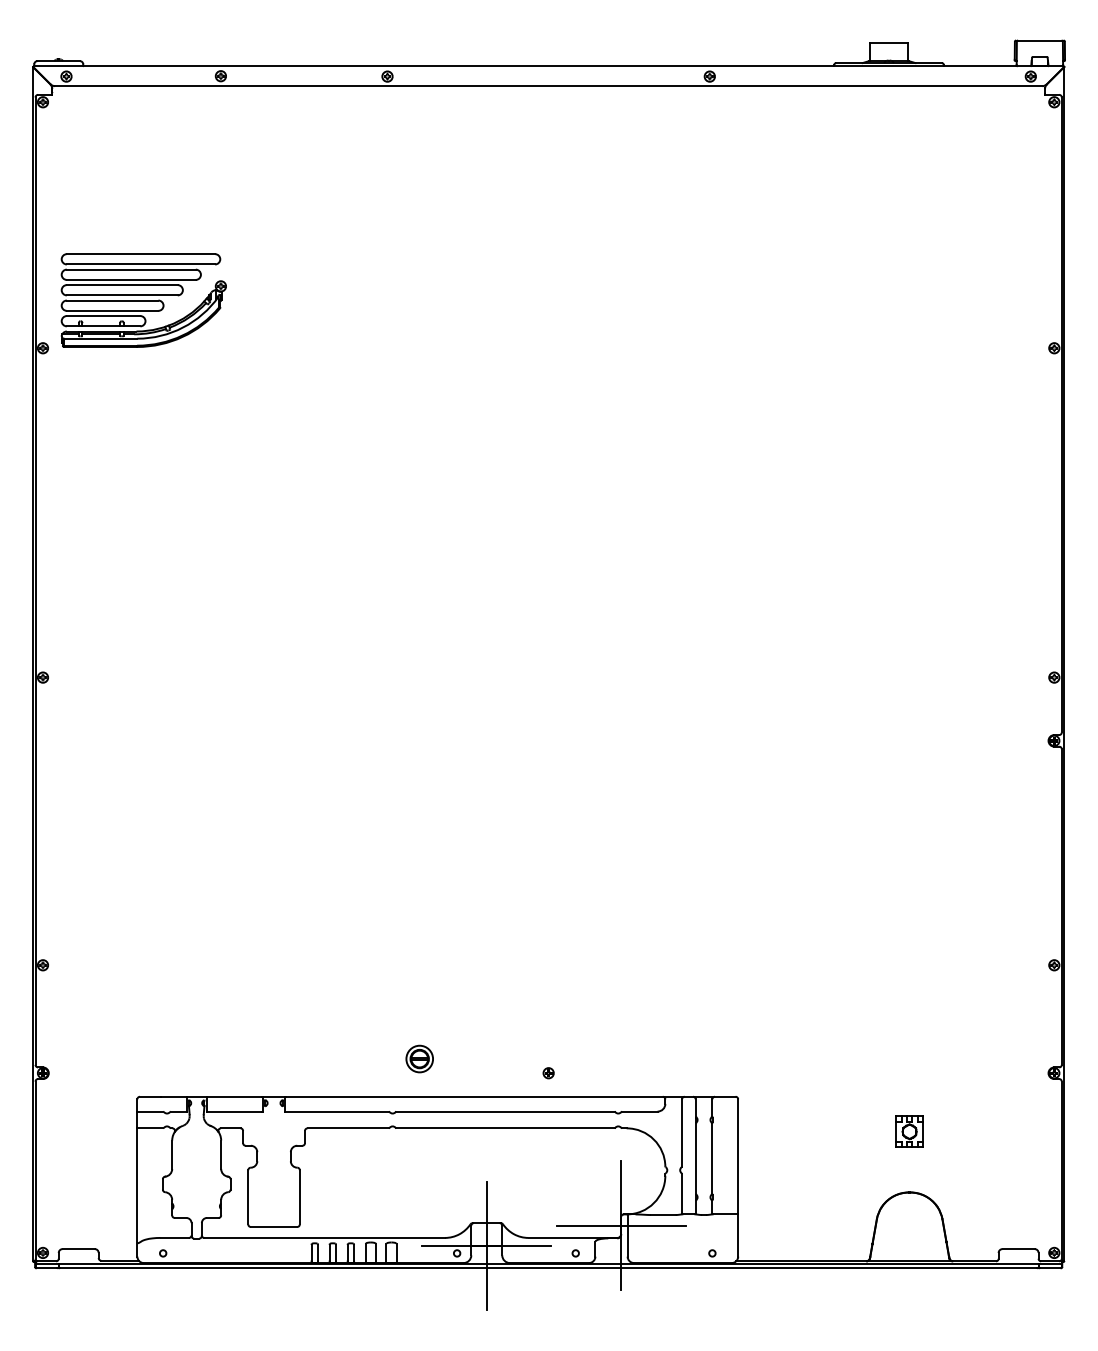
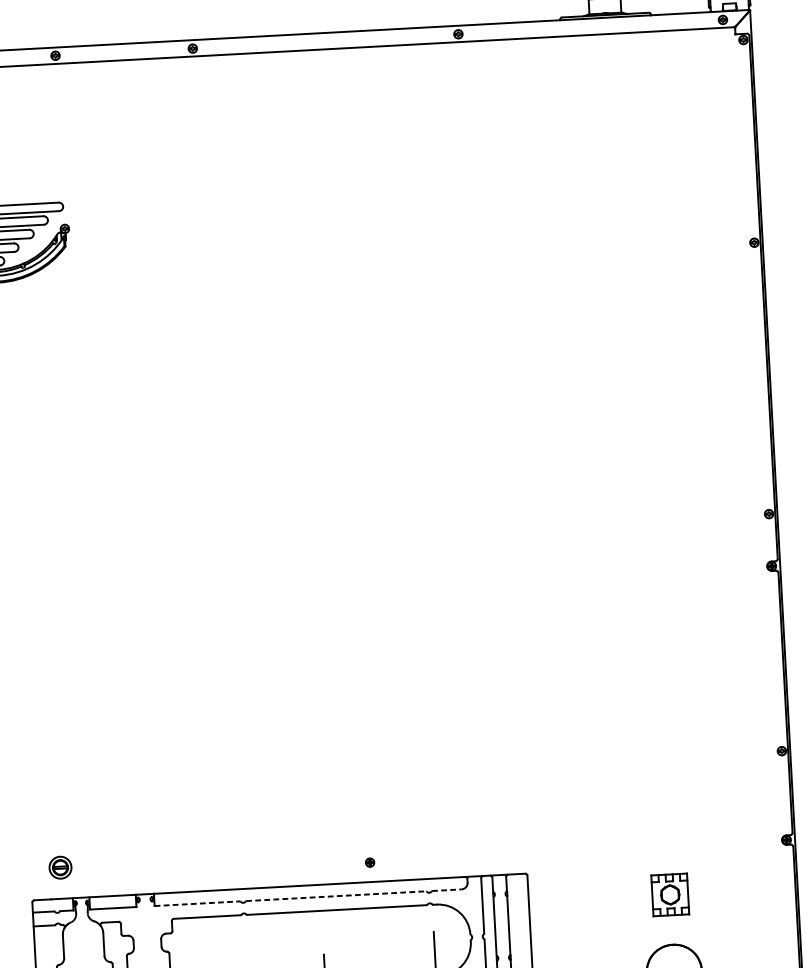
part: (419, 1058) -> (60, 867), moved
line: (337, 1111) -> (197, 903), solid -> dashed
line: (505, 1111) -> (336, 896), solid -> dashed
line: (639, 1111) -> (446, 890), solid -> dashed
part: (909, 1131) -> (670, 894), size x1.6

